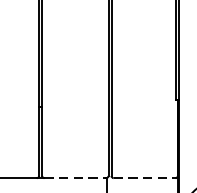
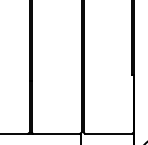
line: (76, 177) -> (57, 133), dashed -> solid
line: (145, 177) -> (109, 133), dashed -> solid

